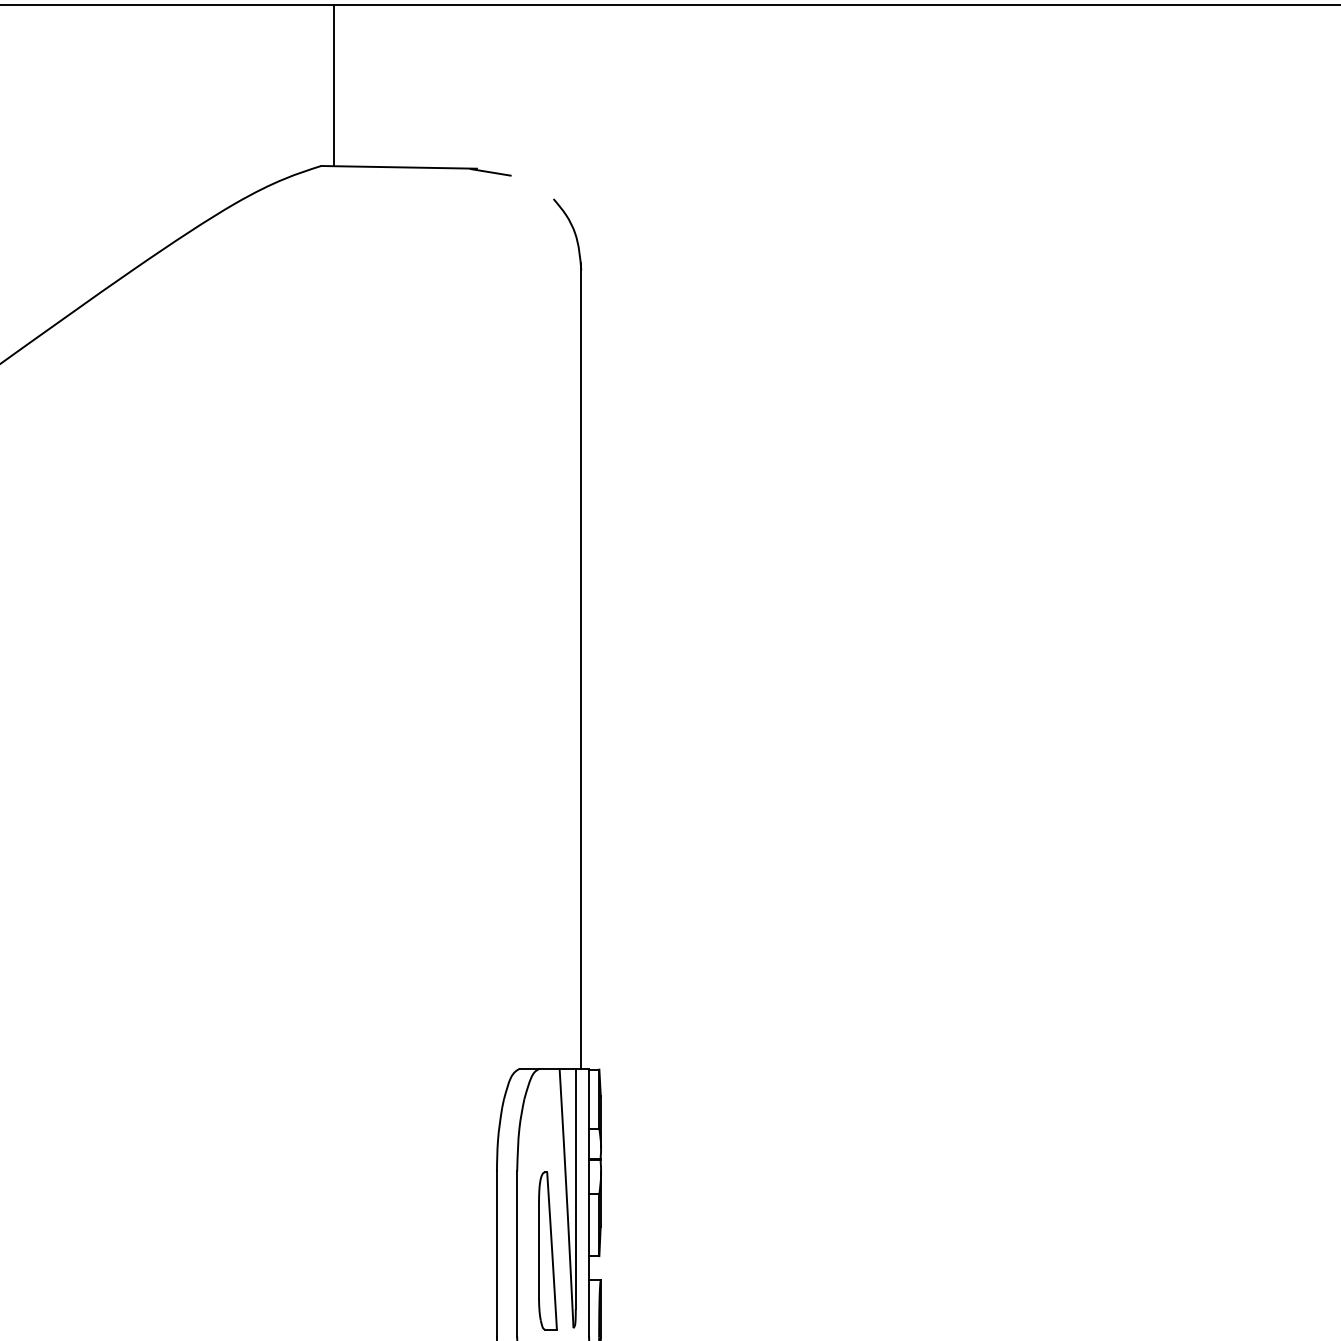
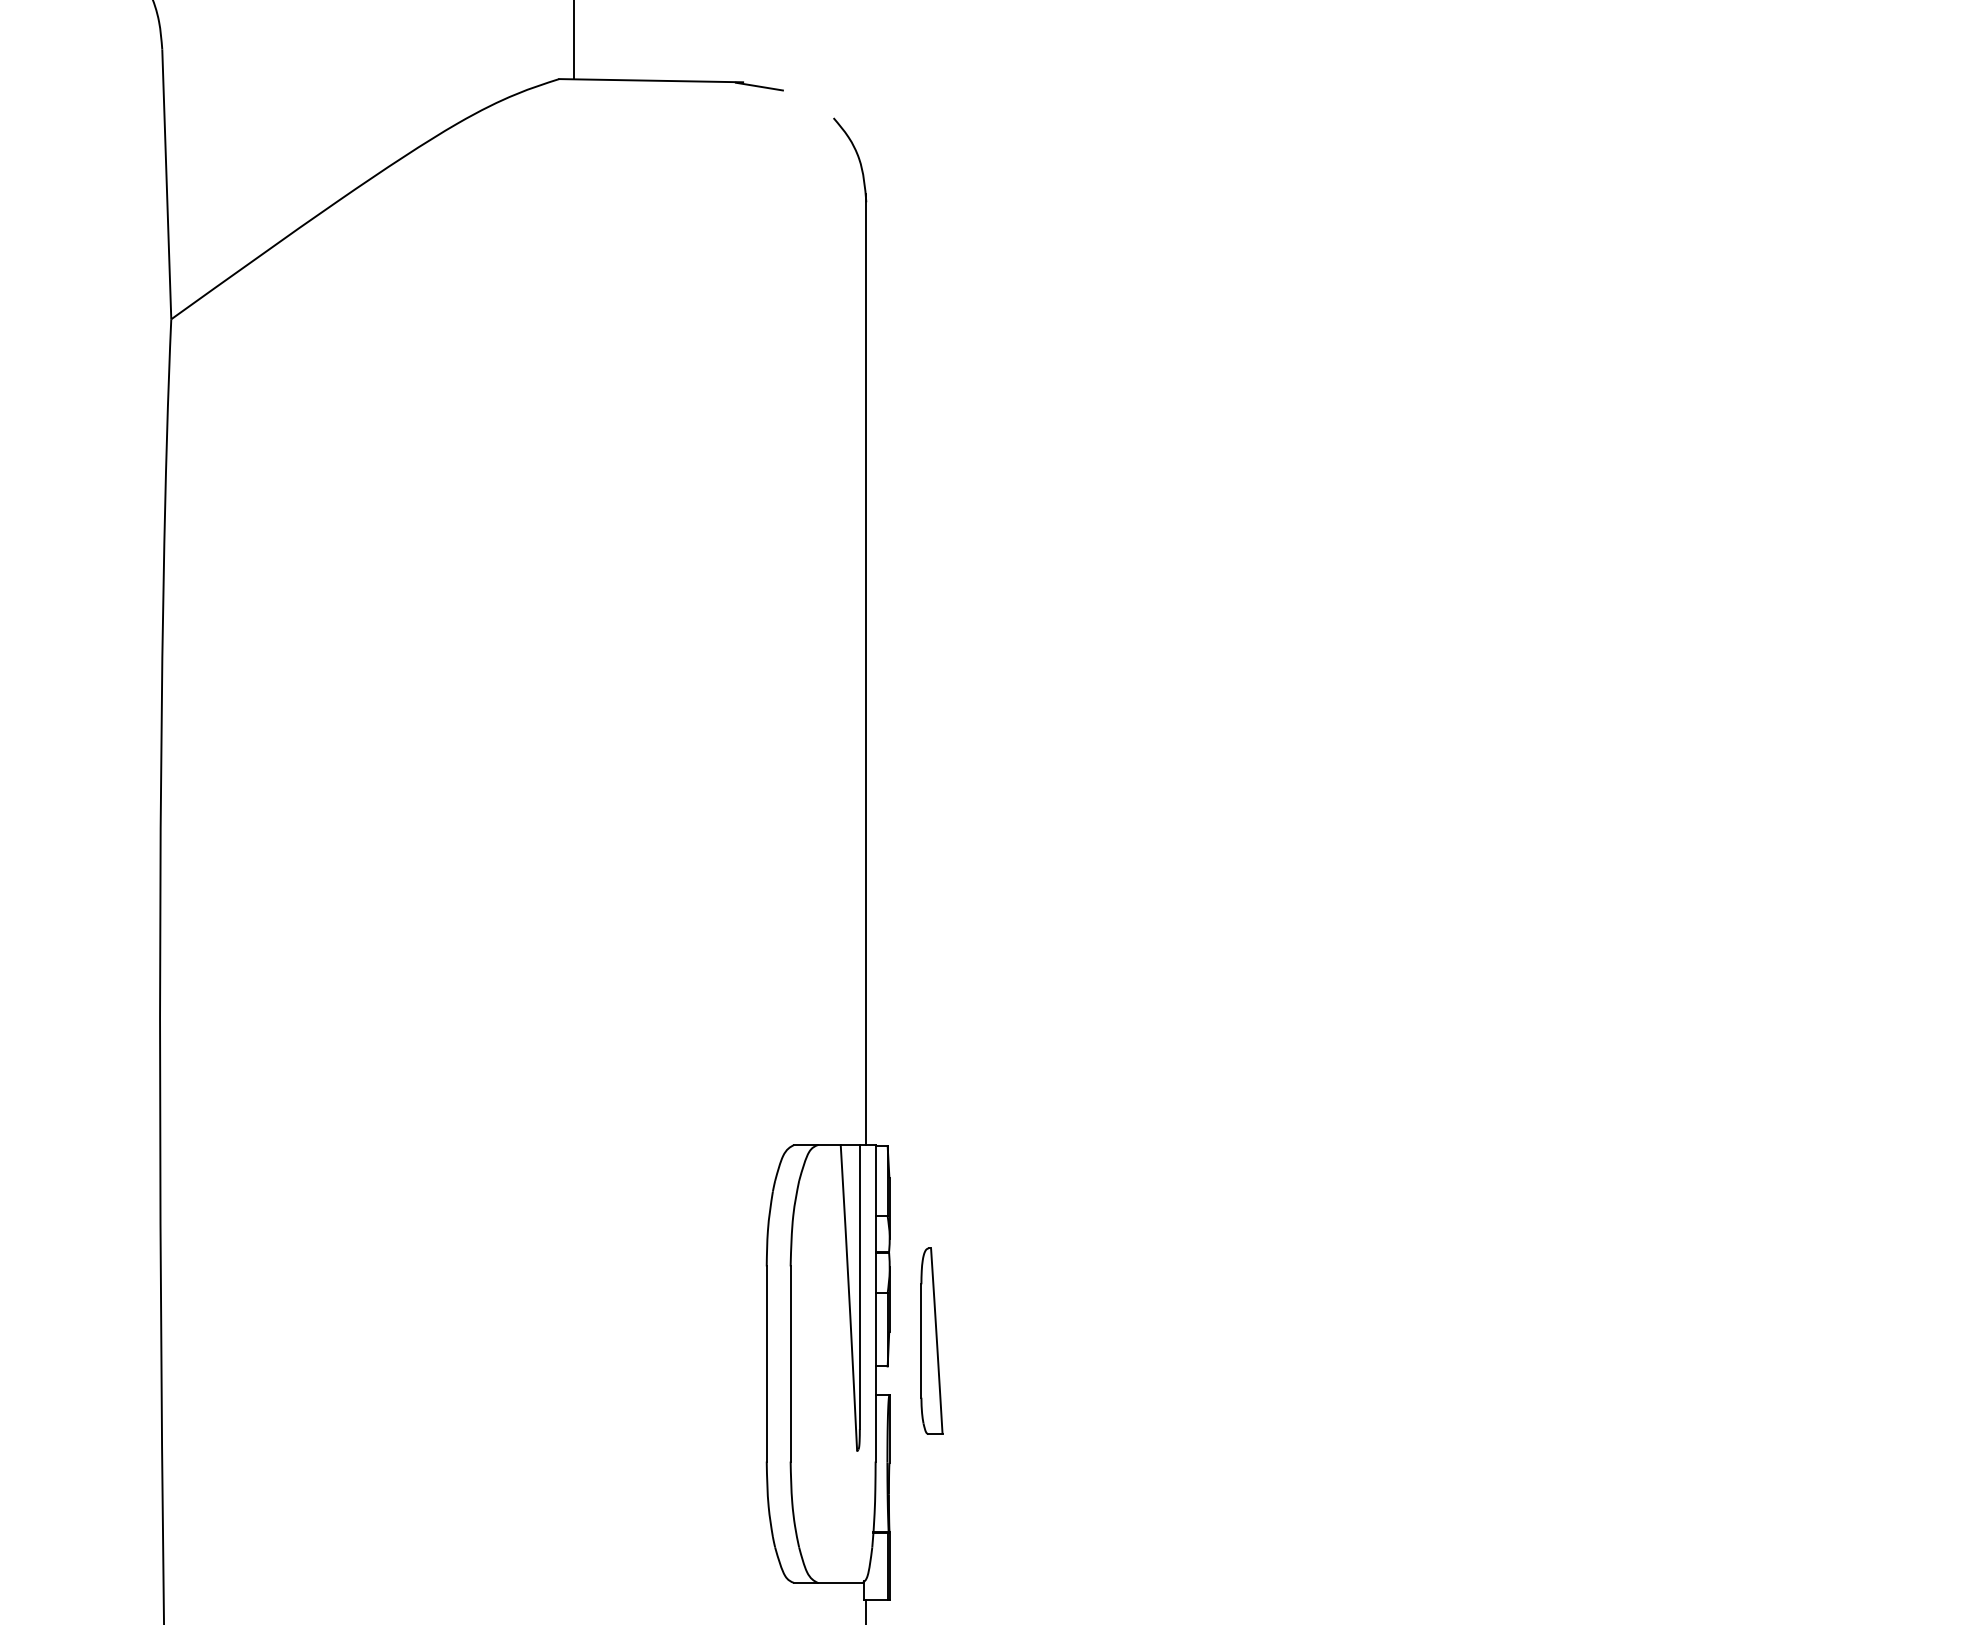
part: (547, 1250) -> (931, 1340), moved

